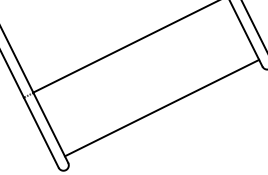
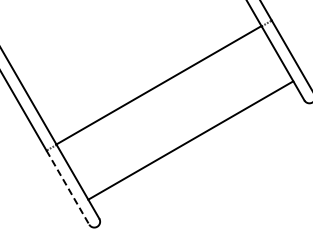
line: (161, 108) -> (190, 140), moved
line: (40, 132) -> (67, 187), solid -> dashed

